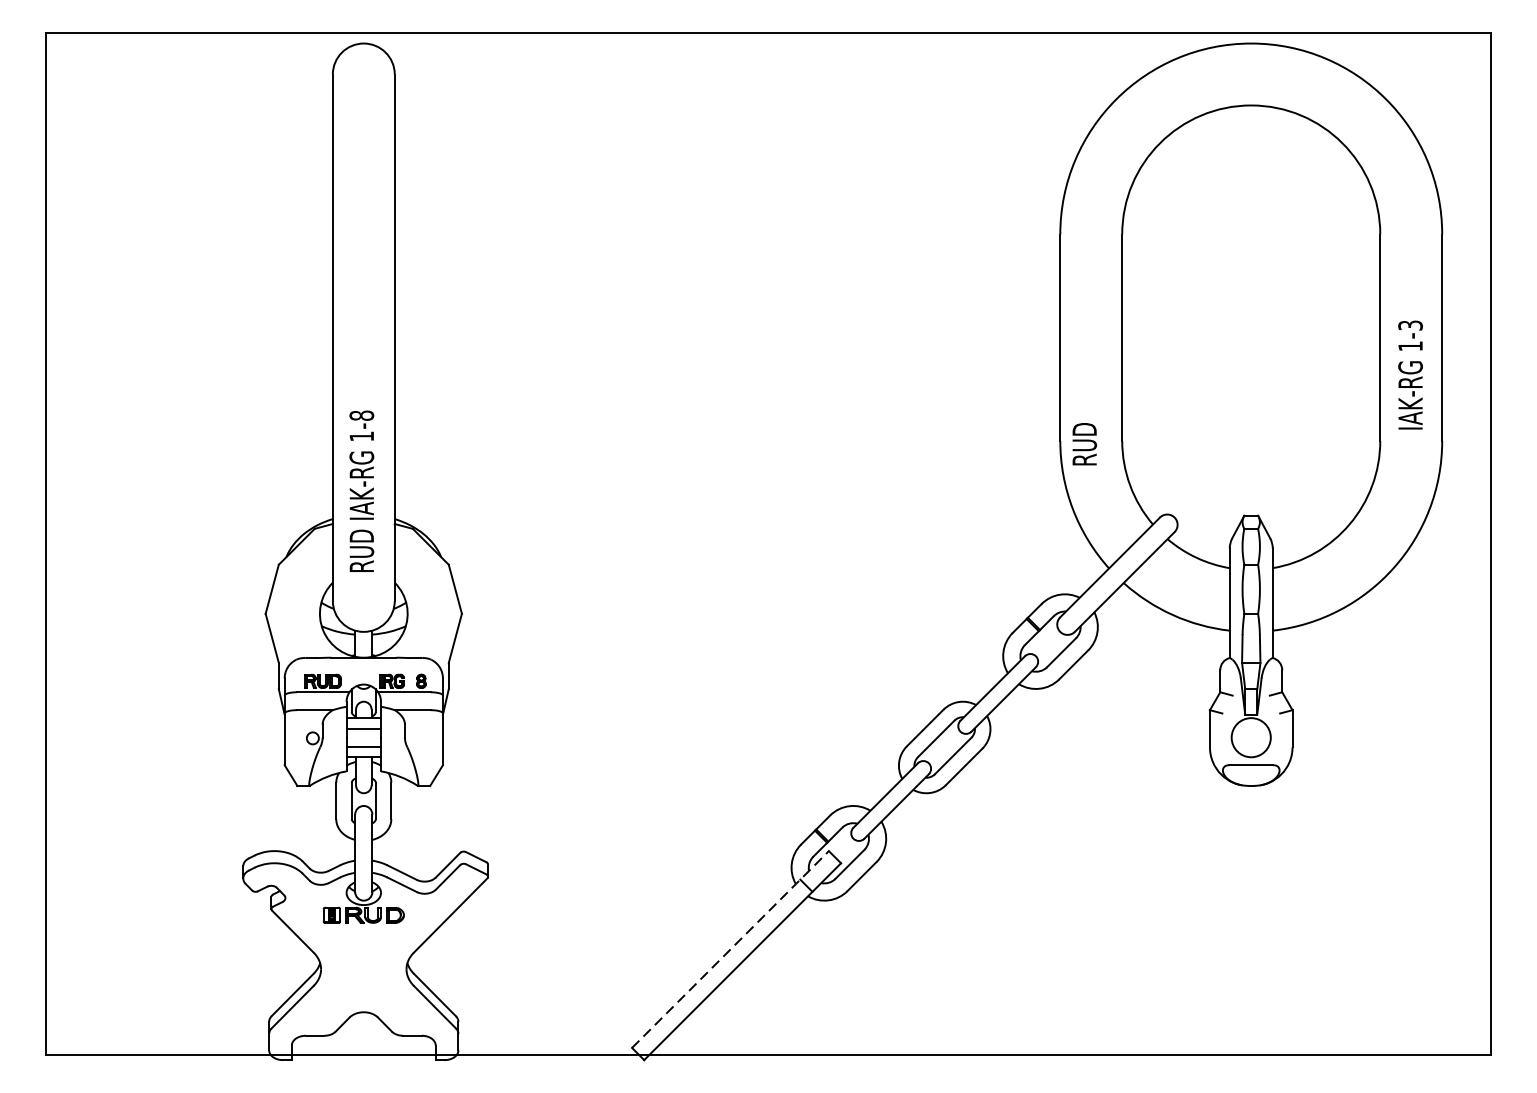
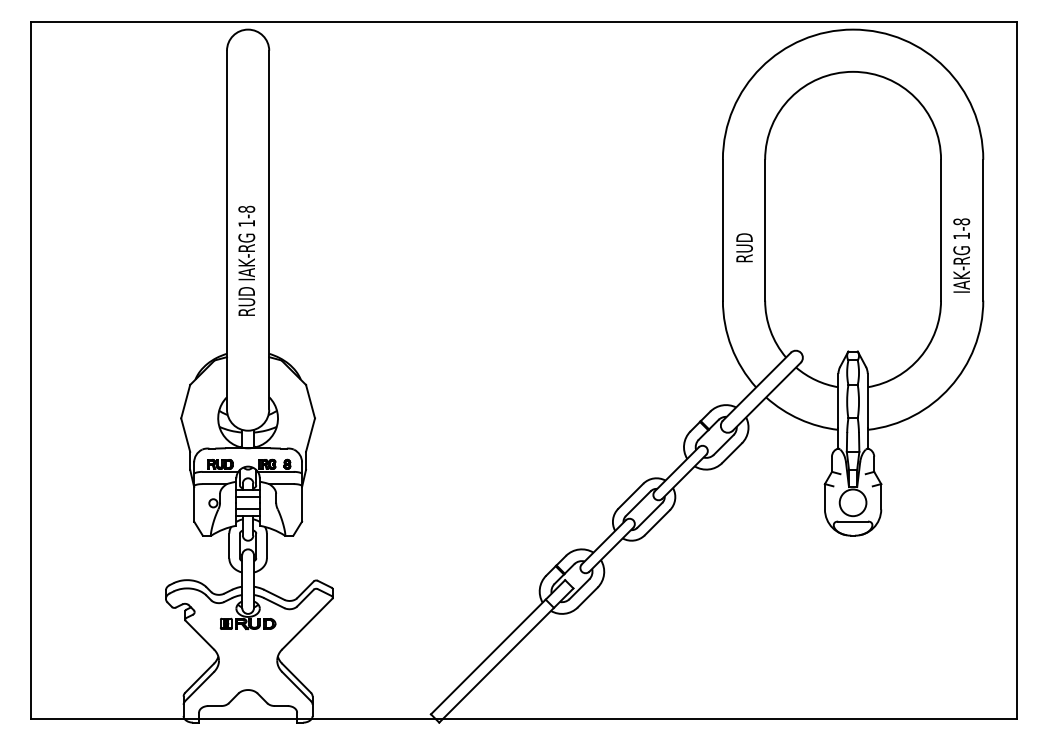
text: (1410, 324) -> (961, 221), 1-3 -> 1-8
text: (1084, 443) -> (744, 247), moved
text: (361, 490) -> (246, 260), moved
line: (731, 949) -> (498, 647), dashed -> solid

